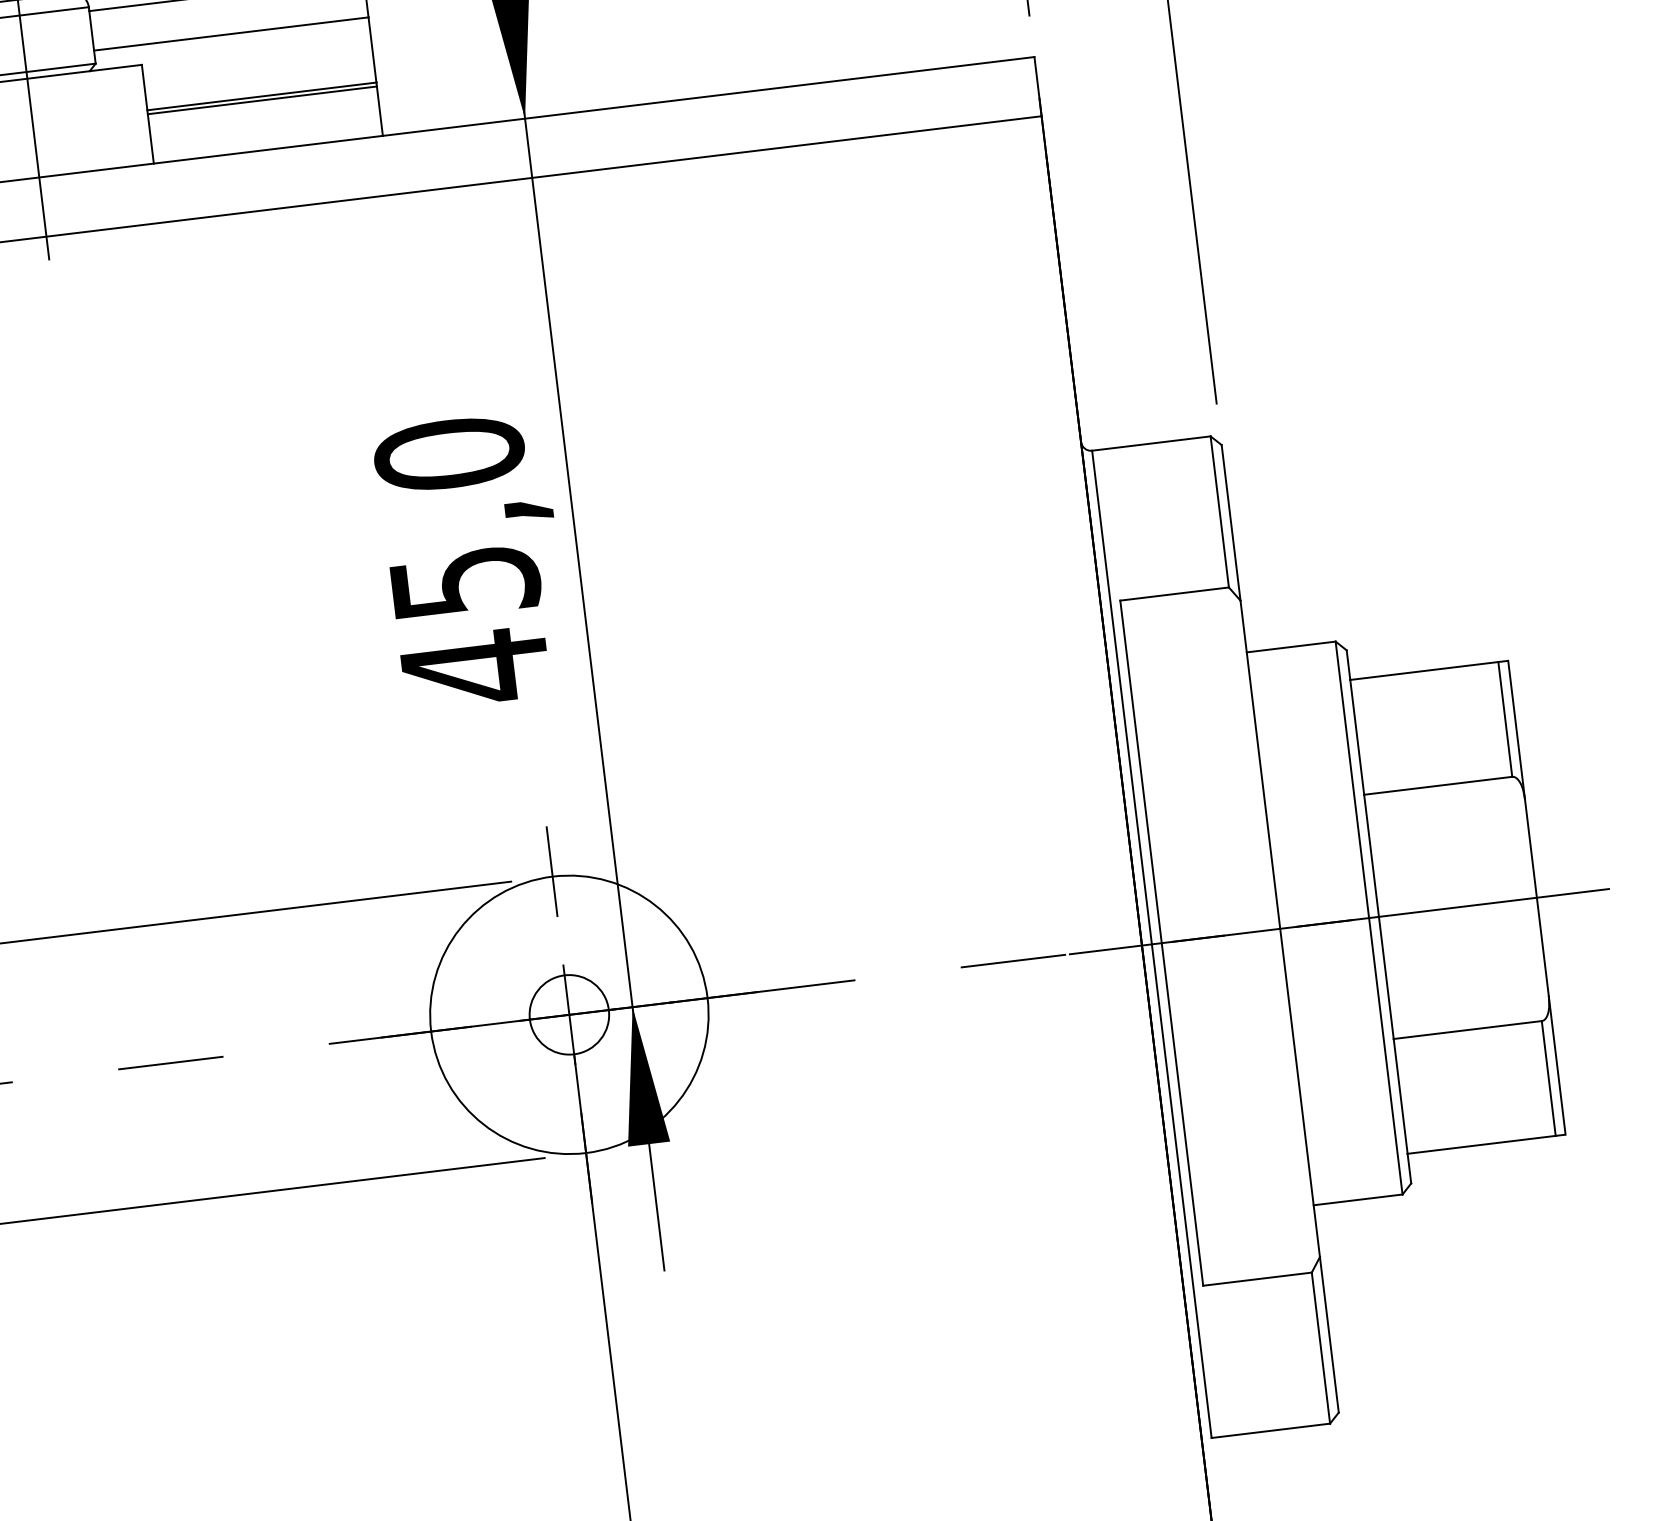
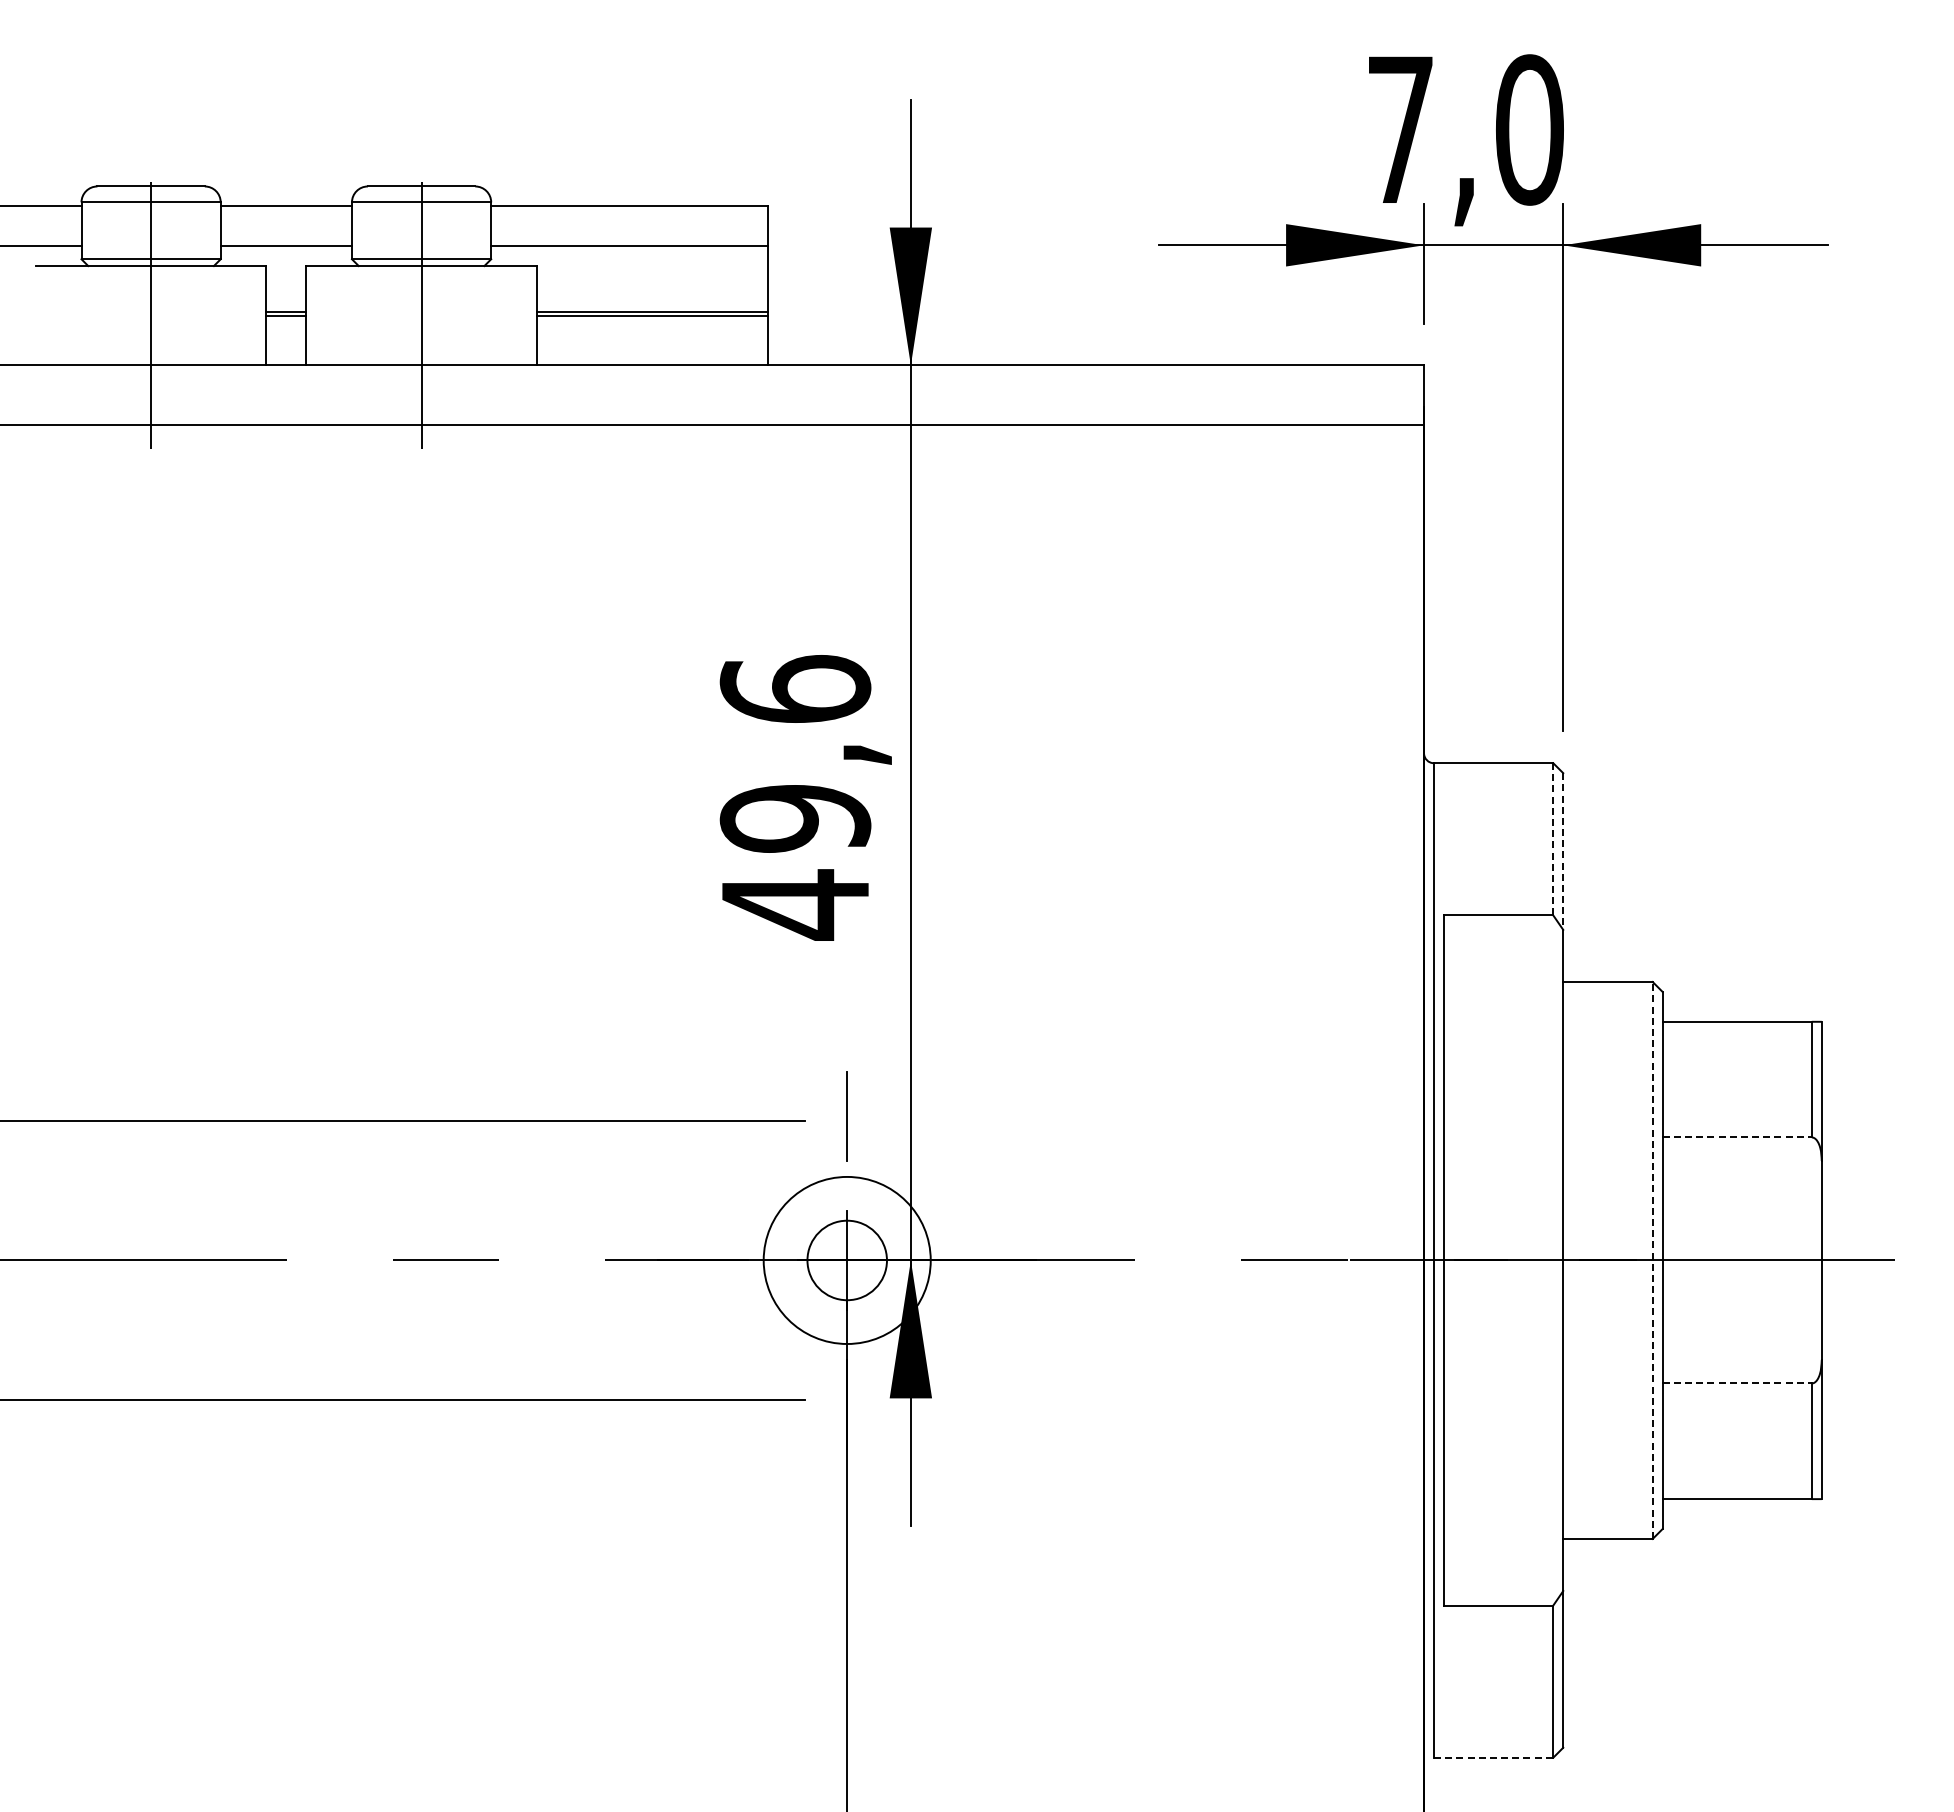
line: (1219, 511) -> (1553, 838), solid -> dashed
text: (457, 517) -> (795, 753), 45,0 -> 49,6
line: (1231, 523) -> (1563, 852), solid -> dashed
line: (1438, 785) -> (1737, 1137), solid -> dashed
line: (1368, 917) -> (1652, 1259), solid -> dashed
circle: (569, 1014) -> (847, 1260), size x0.6
line: (1468, 1030) -> (1737, 1383), solid -> dashed
line: (1270, 1430) -> (1493, 1757), solid -> dashed

